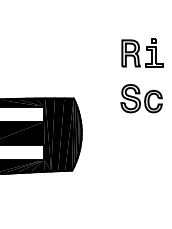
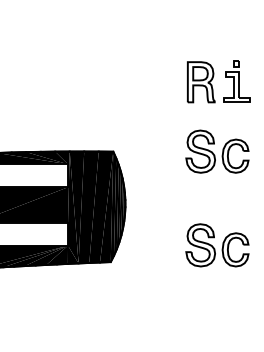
part: (141, 159) -> (217, 245), added

